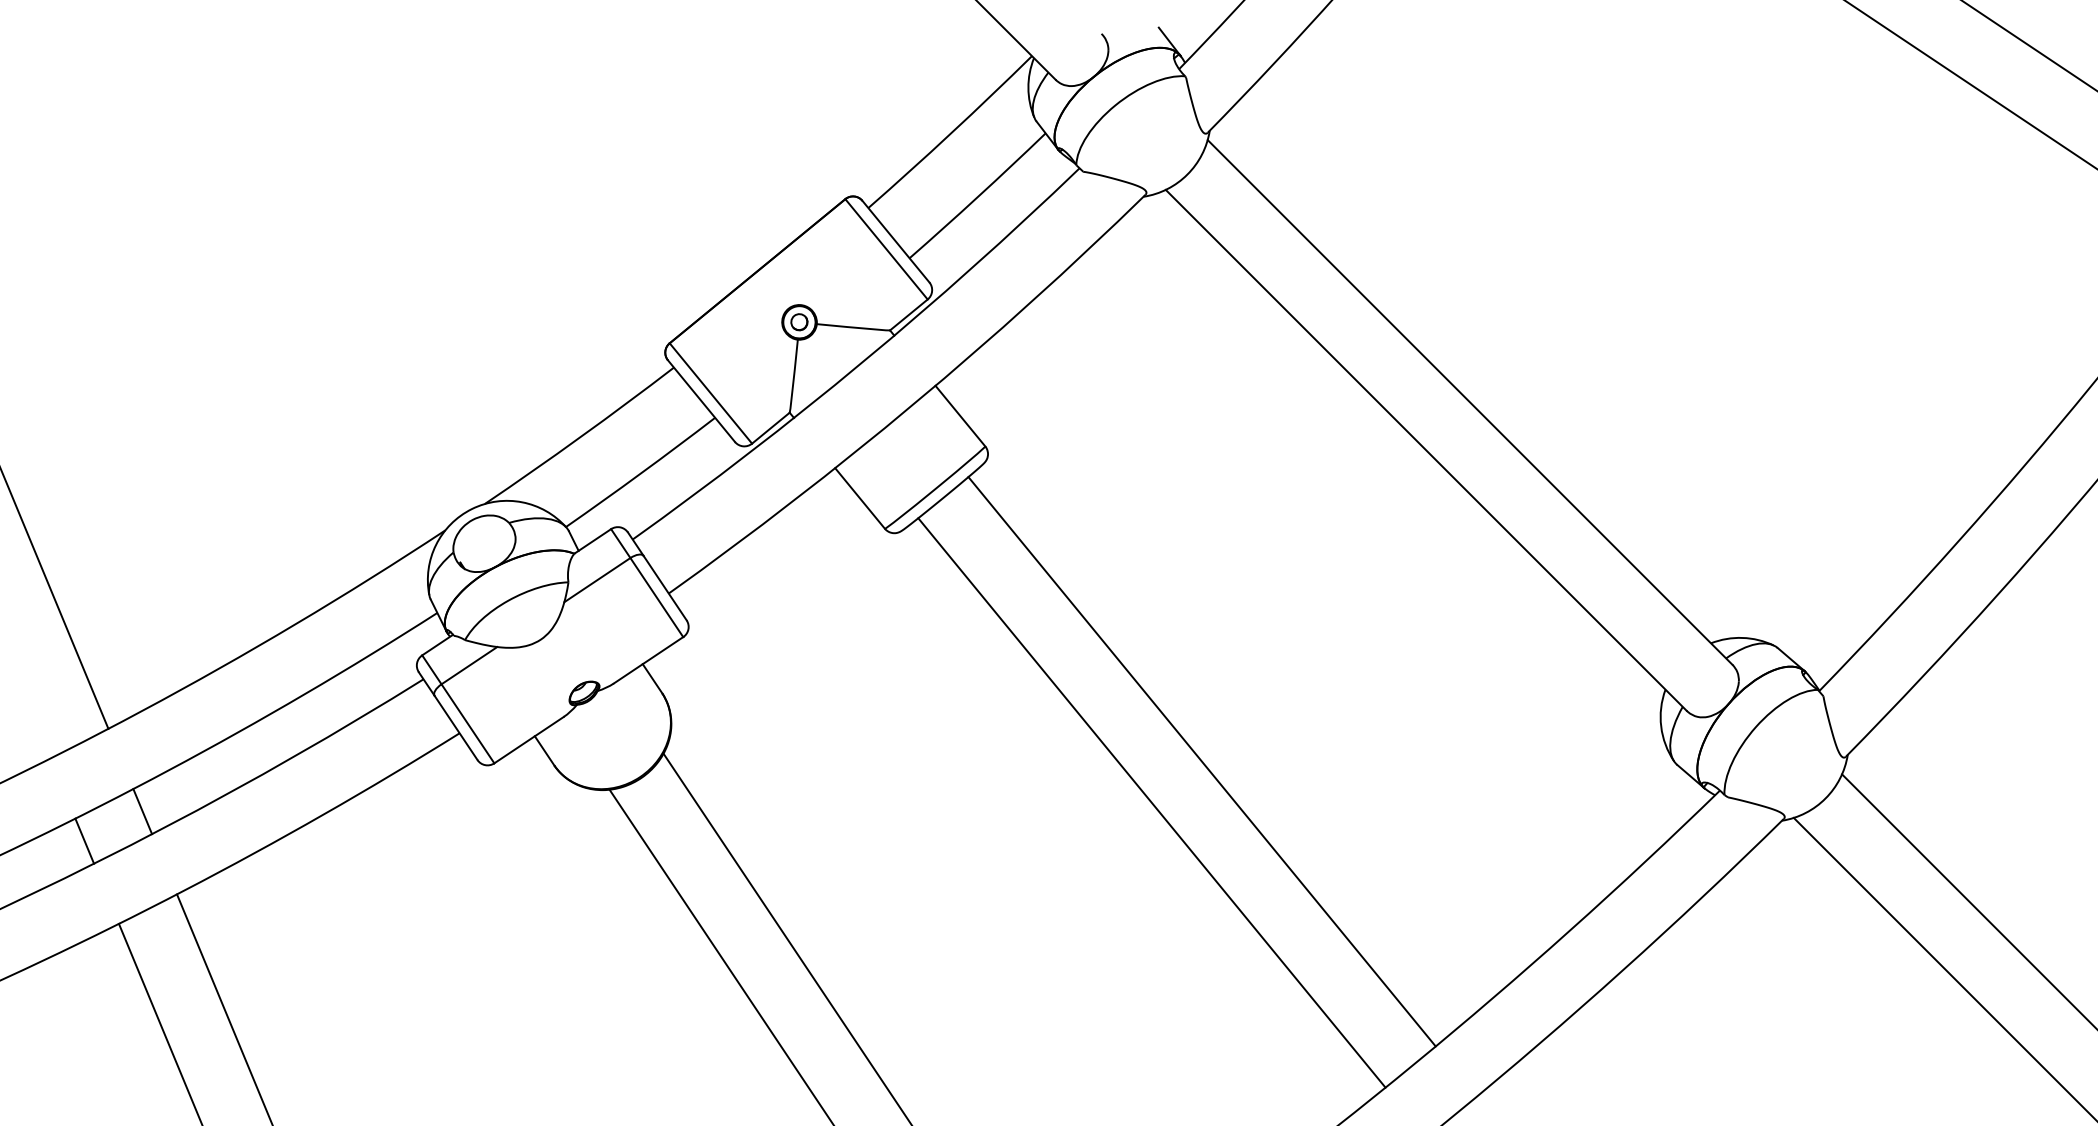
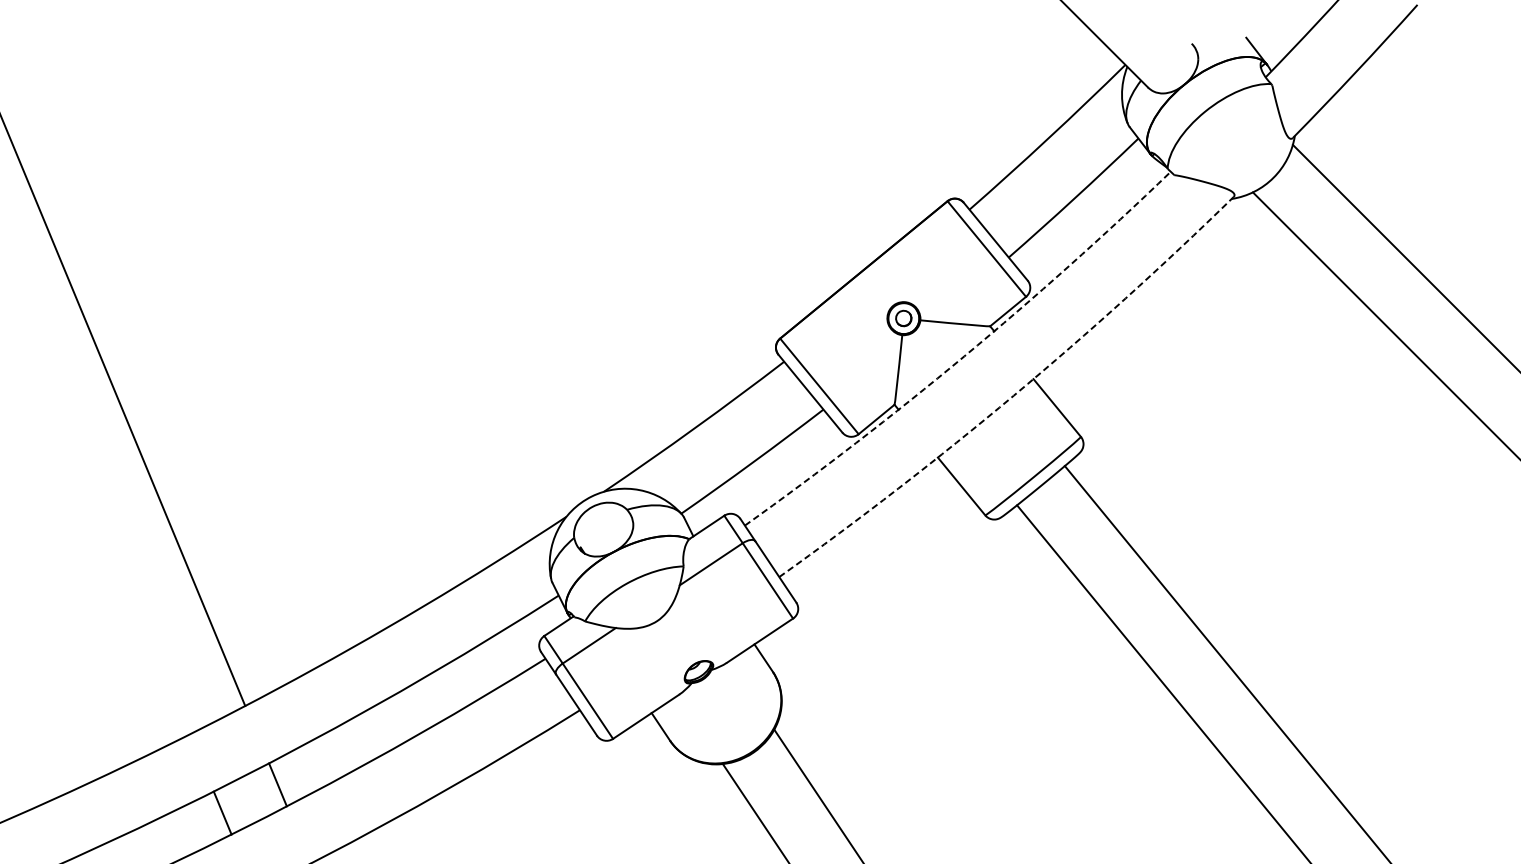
arc: (862, 362) -> (963, 356), solid -> dashed
arc: (914, 403) -> (1013, 395), solid -> dashed

